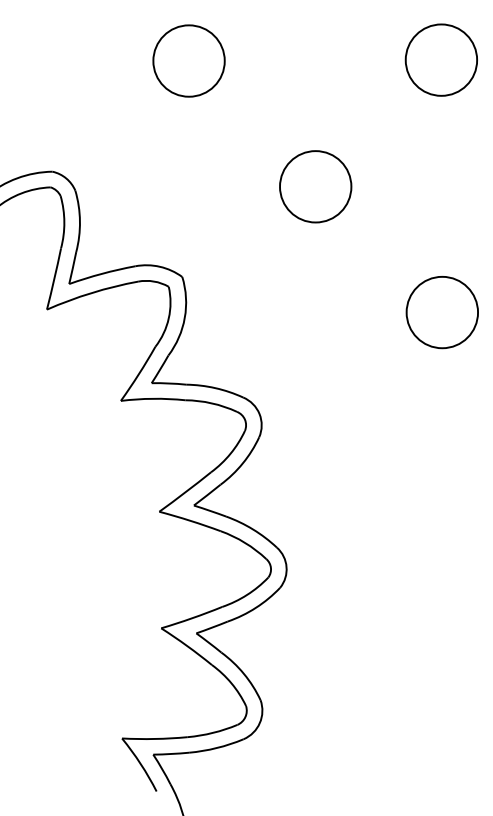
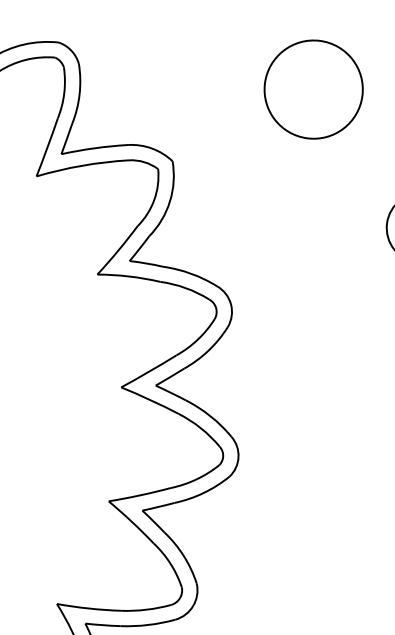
circle: (315, 186) -> (313, 89), size x1.4

